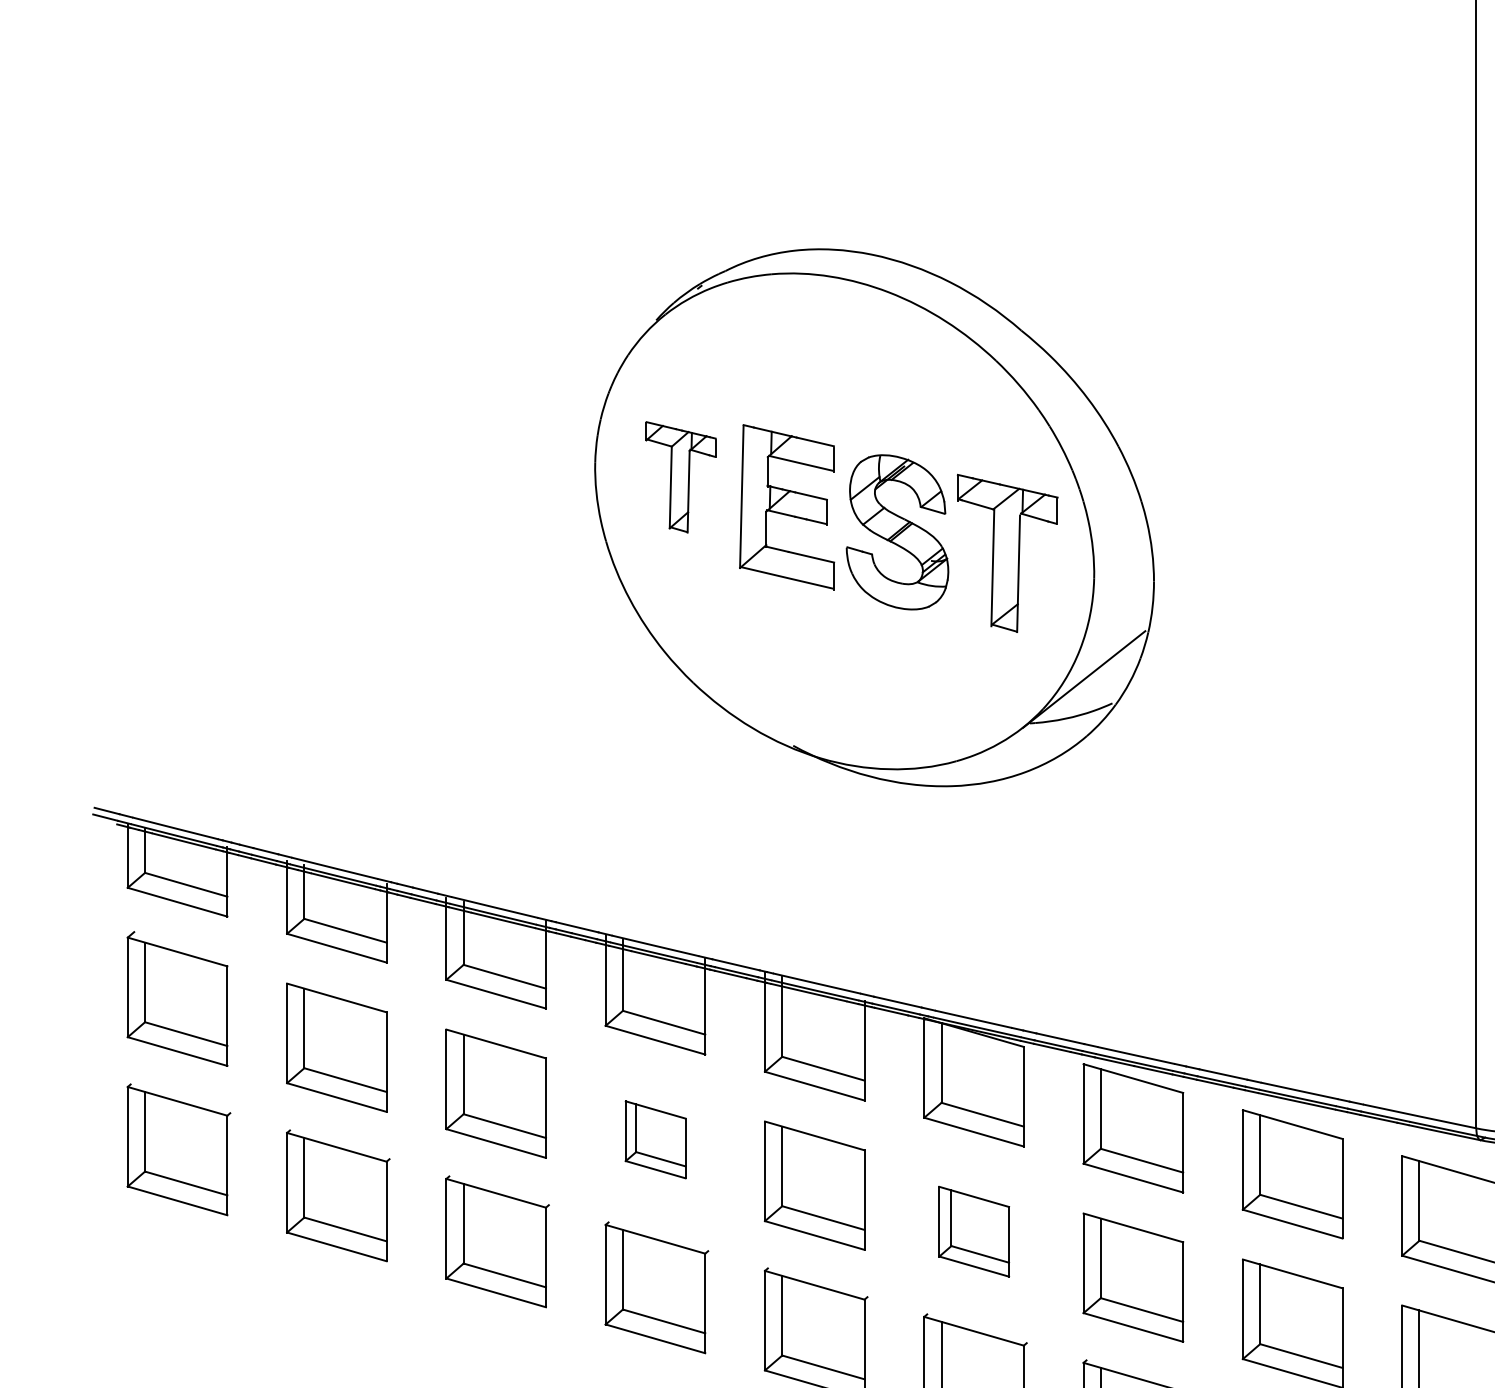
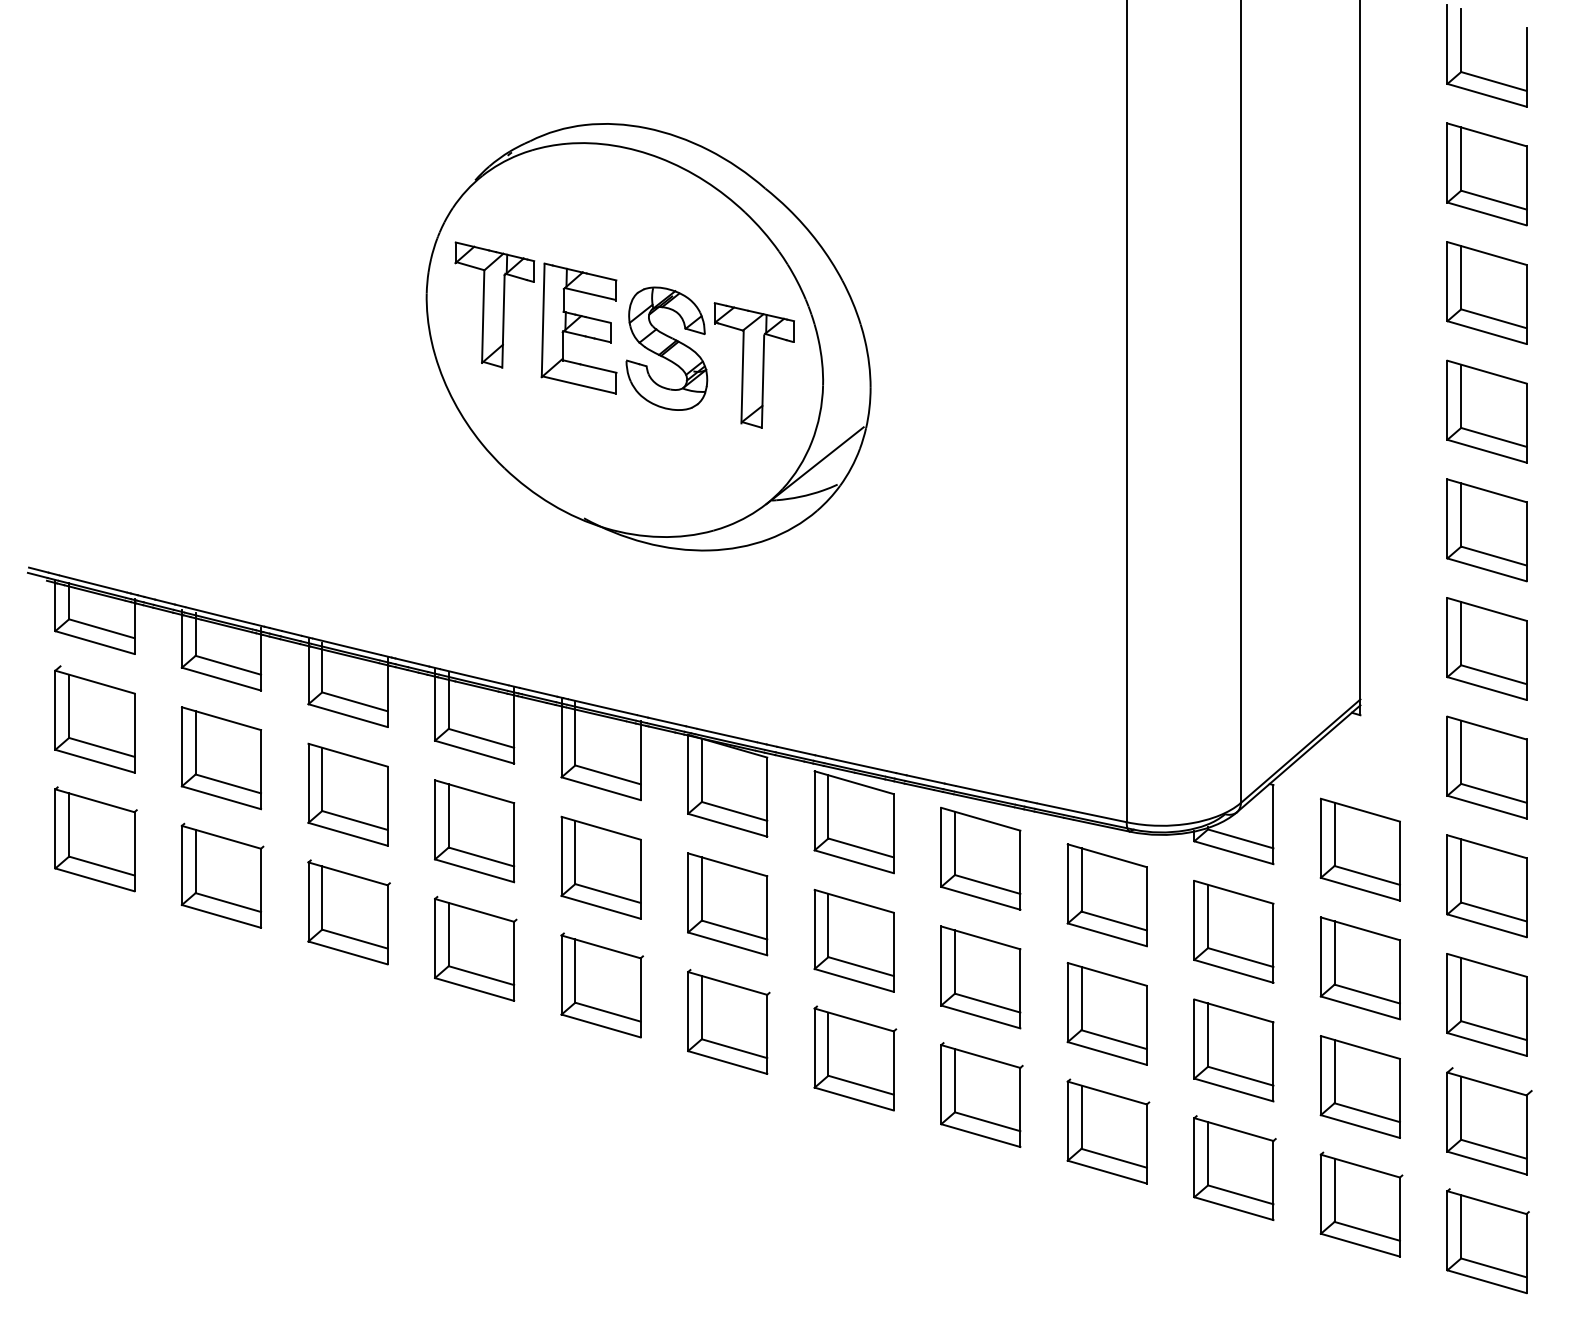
part: (680, 476) -> (494, 304), size x1.43
part: (655, 1139) -> (474, 831), size x1.67
part: (973, 1231) -> (727, 904), size x1.43

